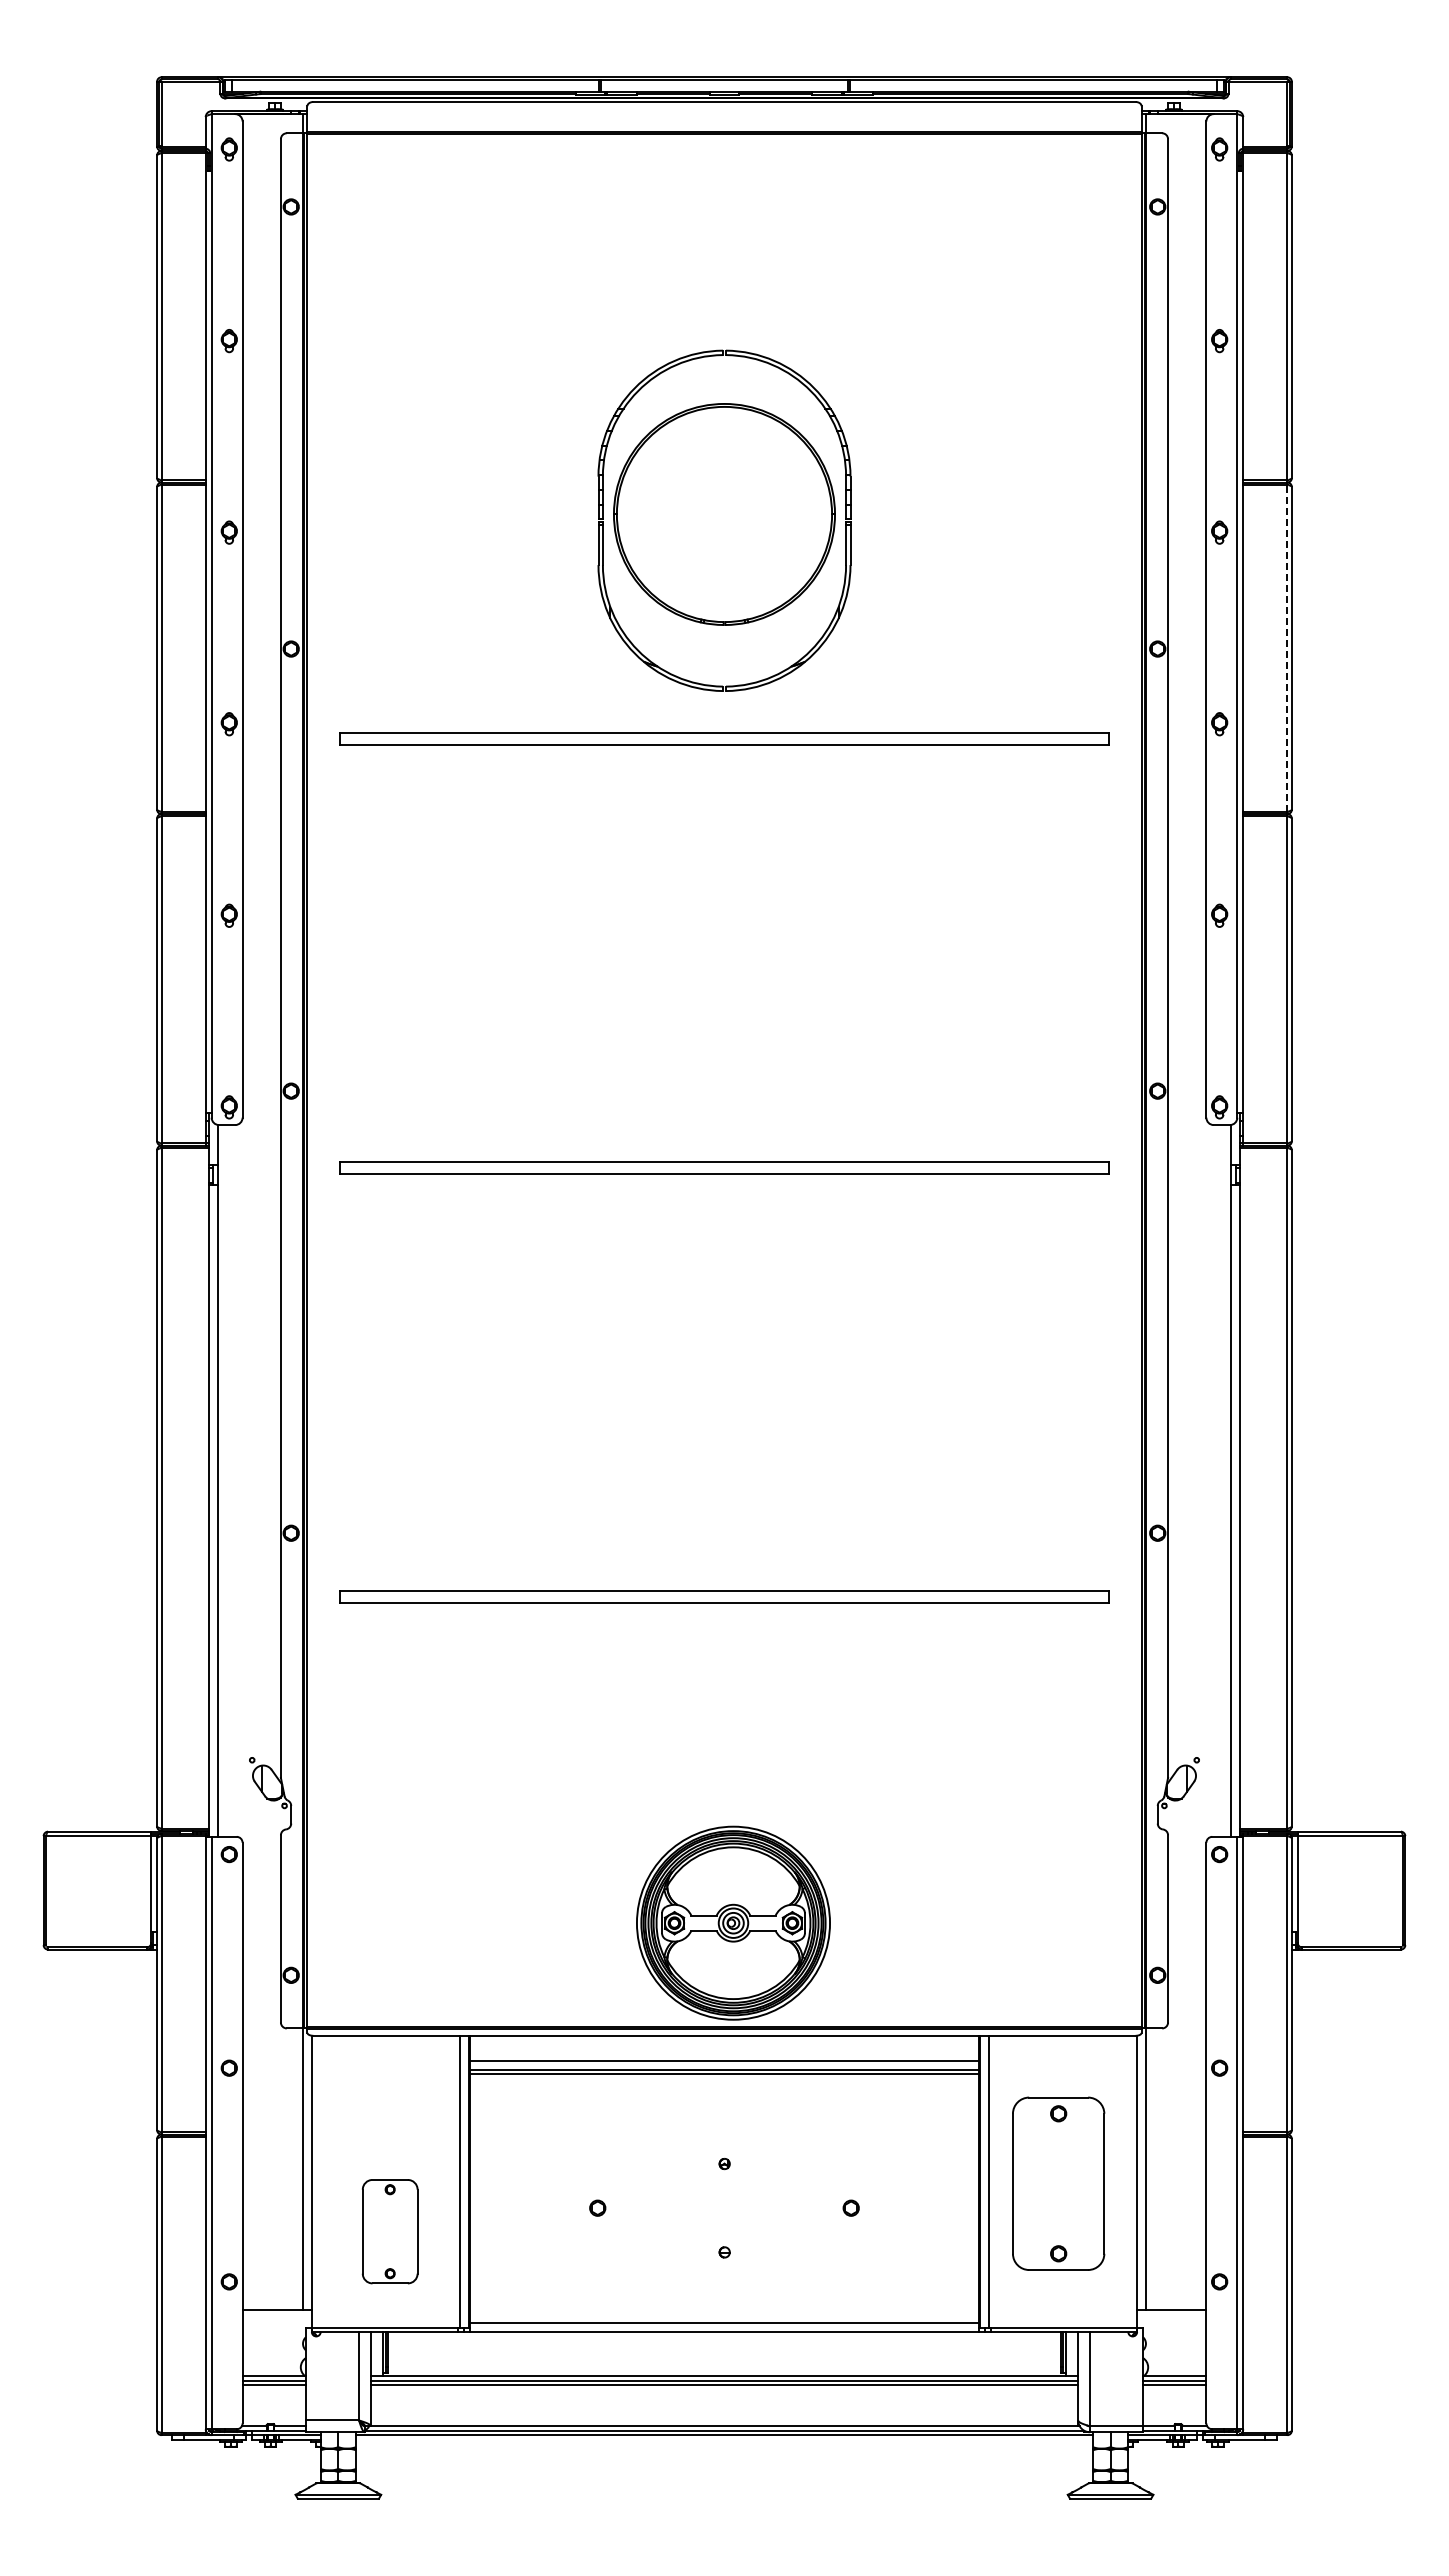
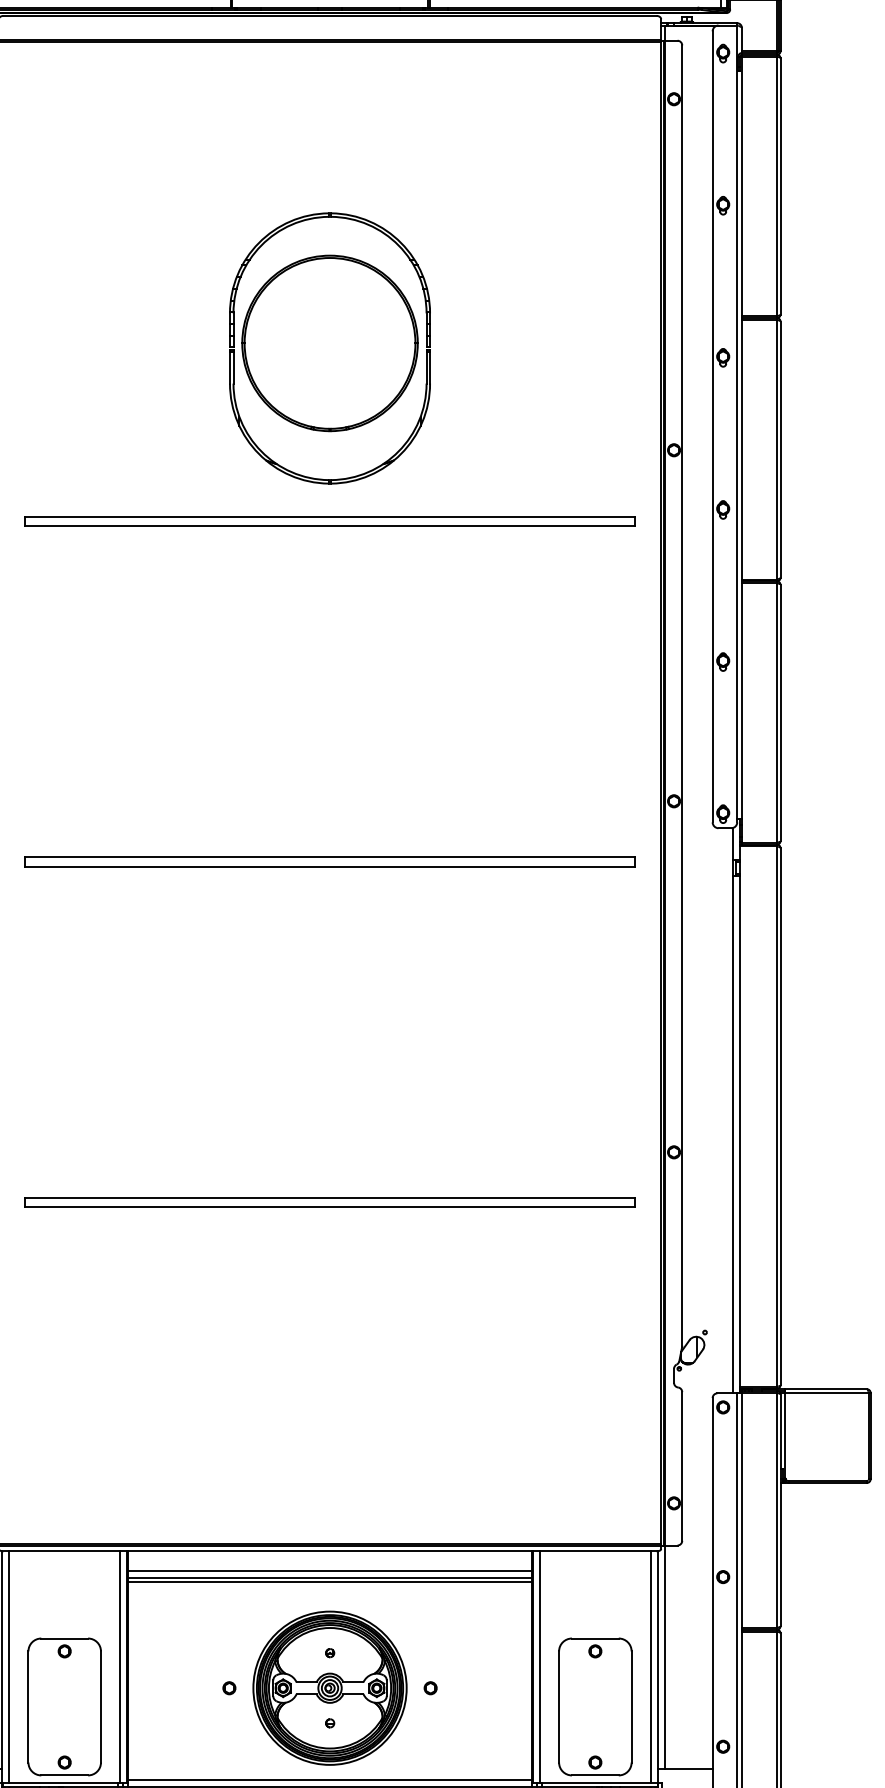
line: (1287, 648) -> (777, 449), dashed -> solid
part: (733, 1922) -> (330, 1687), moved
line: (320, 2181) -> (9, 1667), added
line: (1128, 2181) -> (650, 1667), added
part: (1058, 2183) -> (595, 1706), moved
part: (389, 2231) -> (64, 1706), size x1.67

